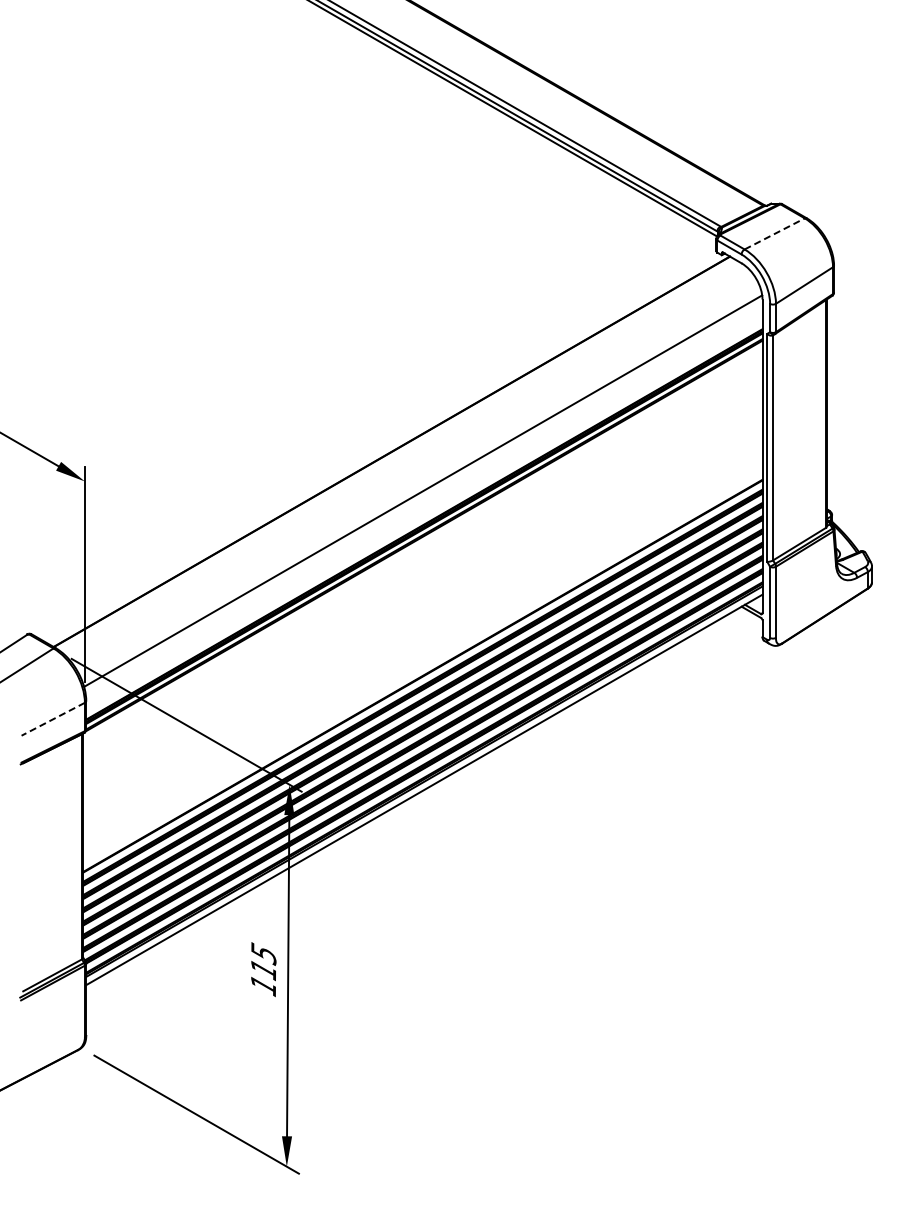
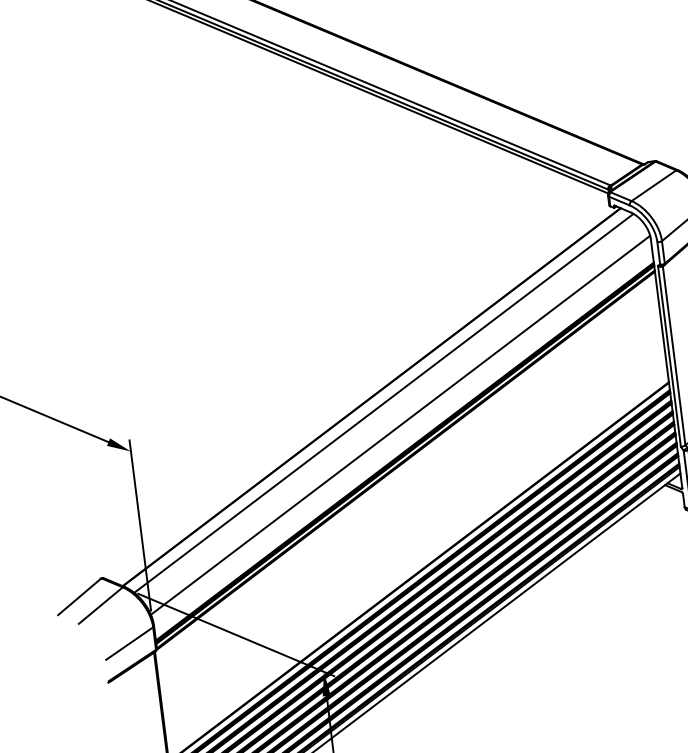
line: (774, 233) -> (653, 185), dashed -> solid
line: (405, 461) -> (383, 403), added
line: (53, 719) -> (129, 643), dashed -> solid

